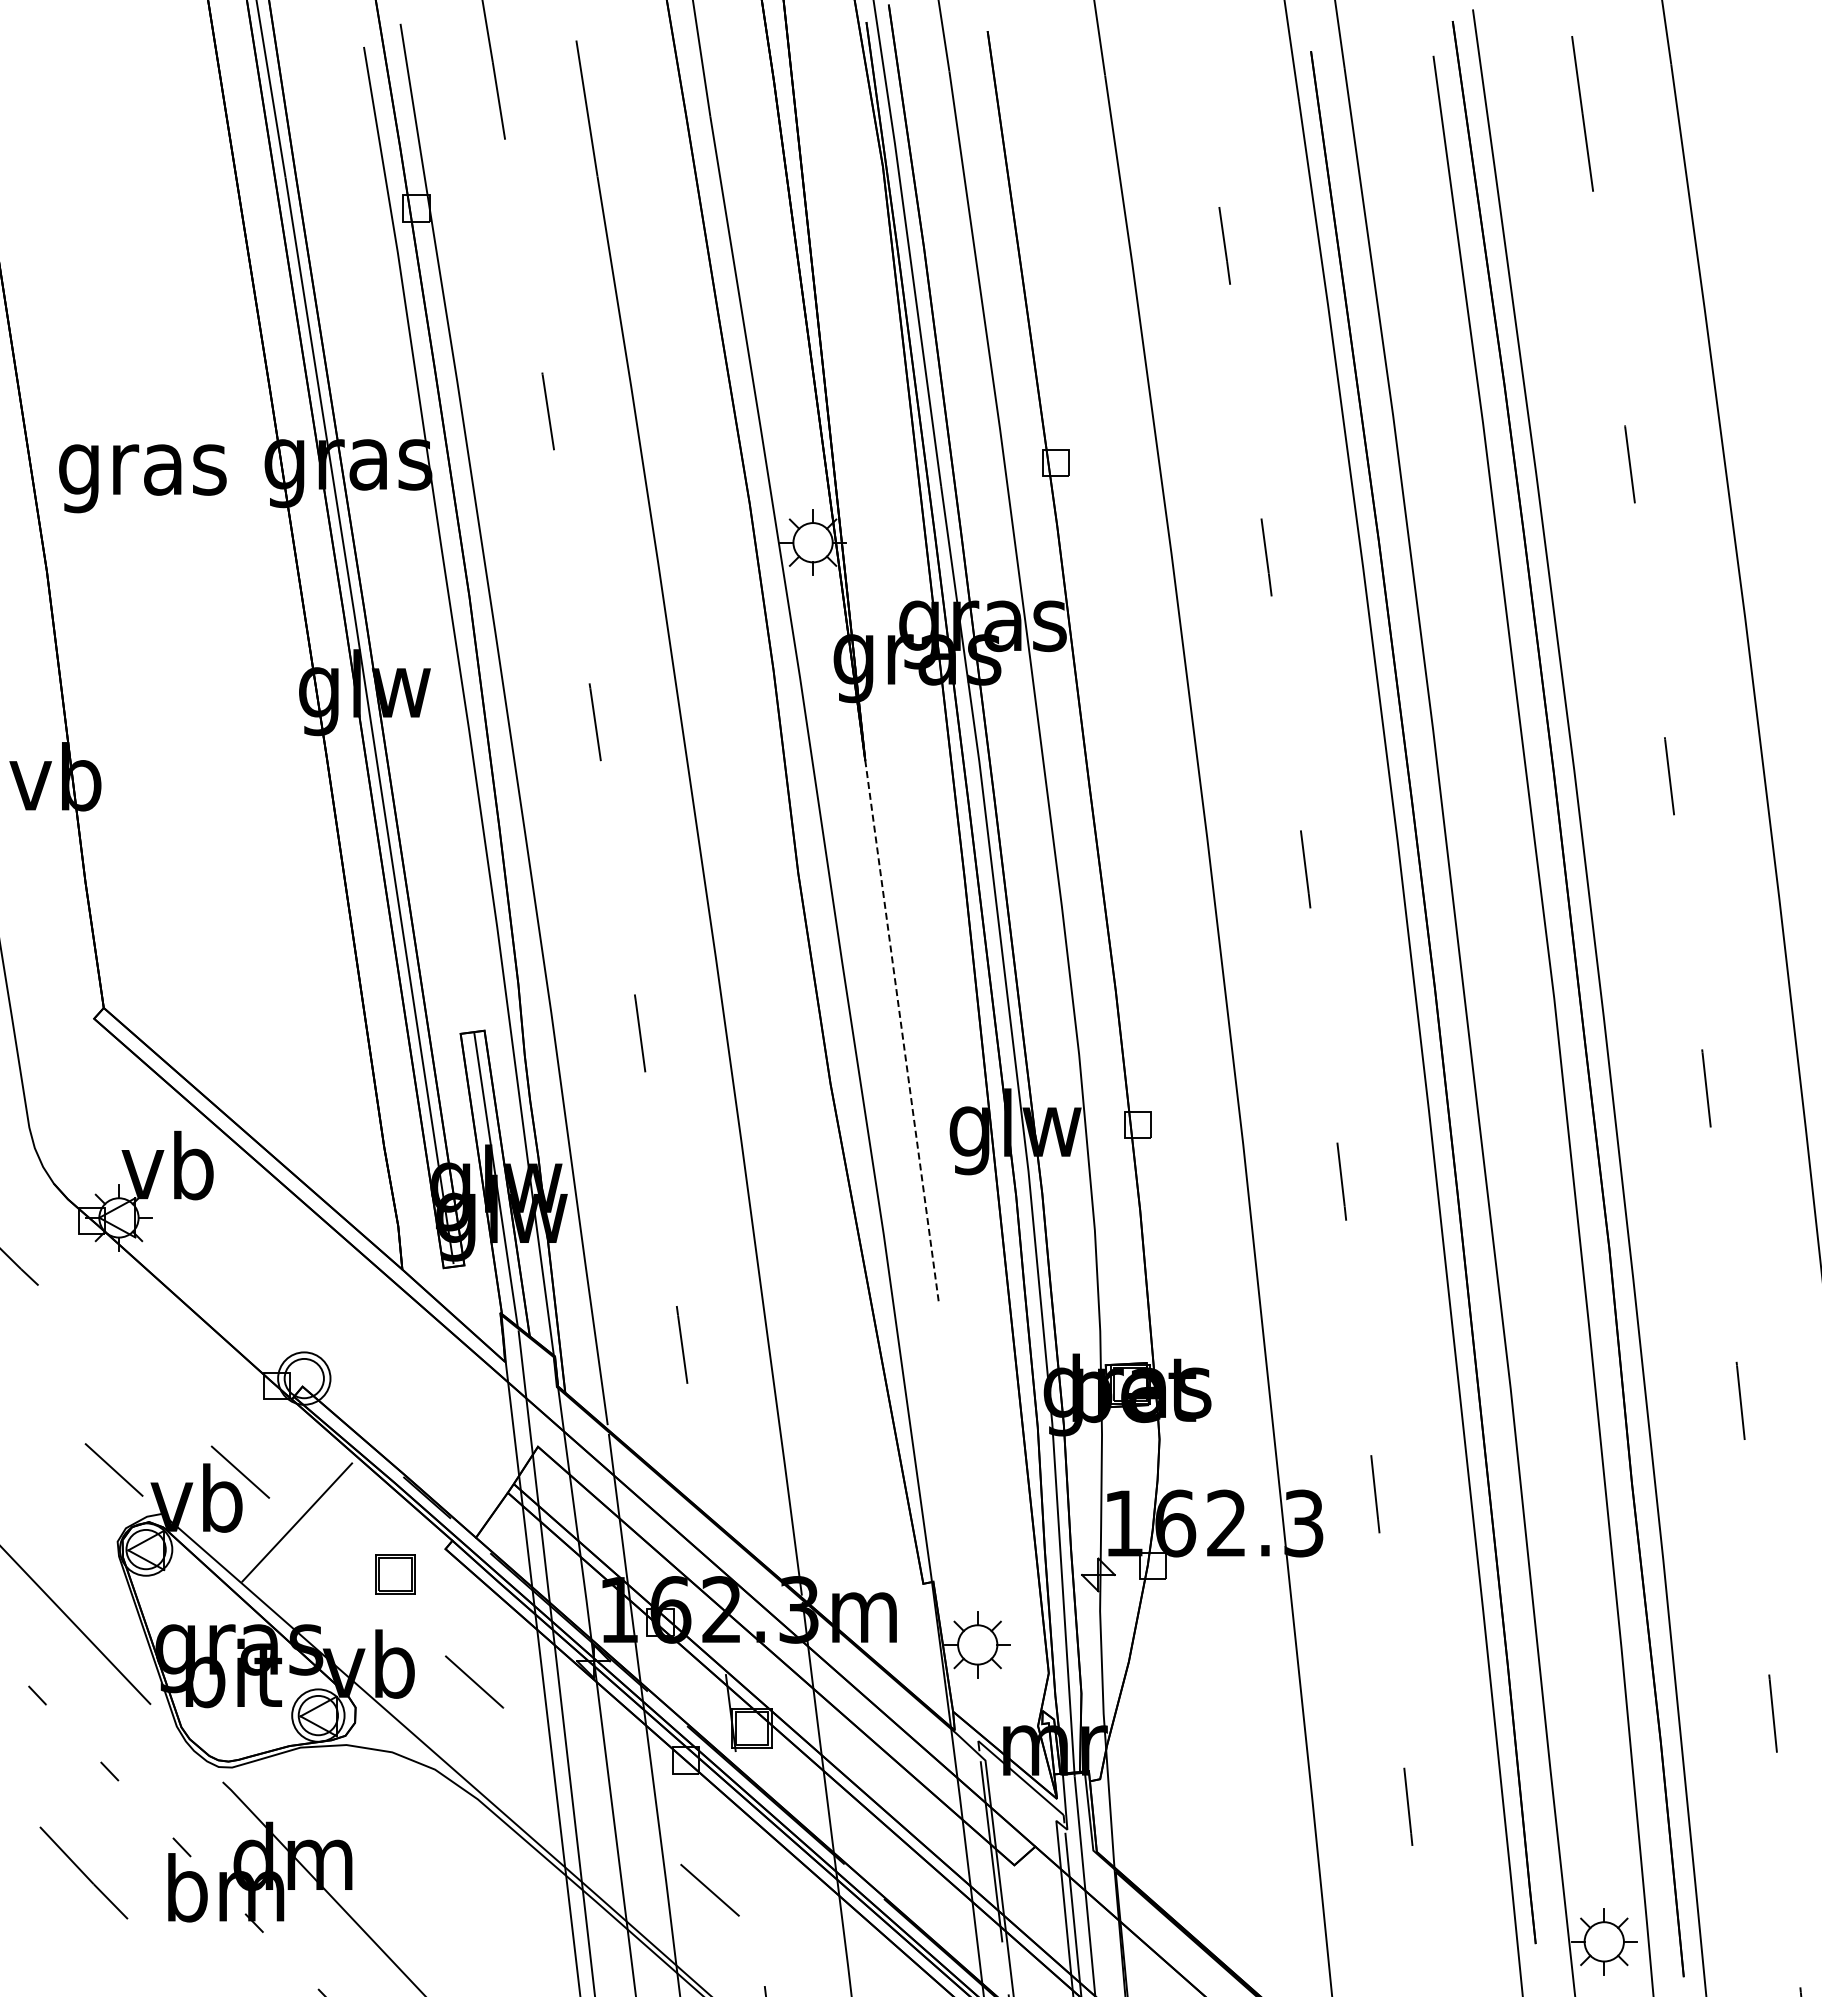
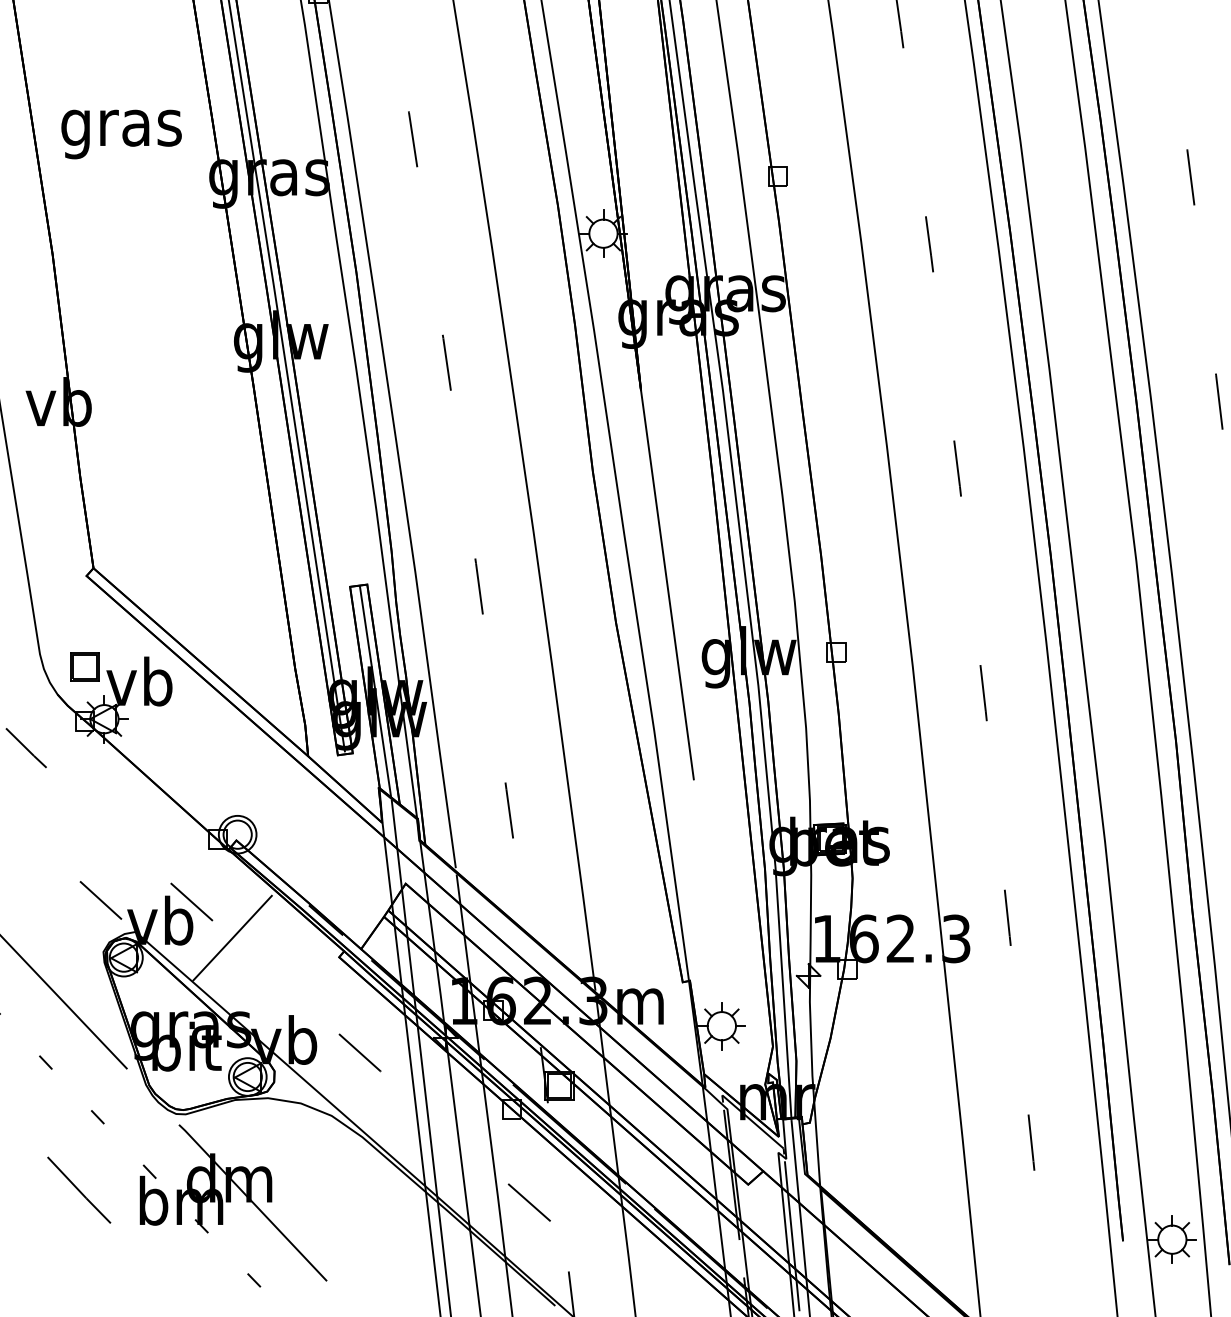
text: (142, 478) -> (121, 134), moved
line: (902, 1031) -> (667, 585), dashed -> solid
part: (395, 1574) -> (85, 667), moved

